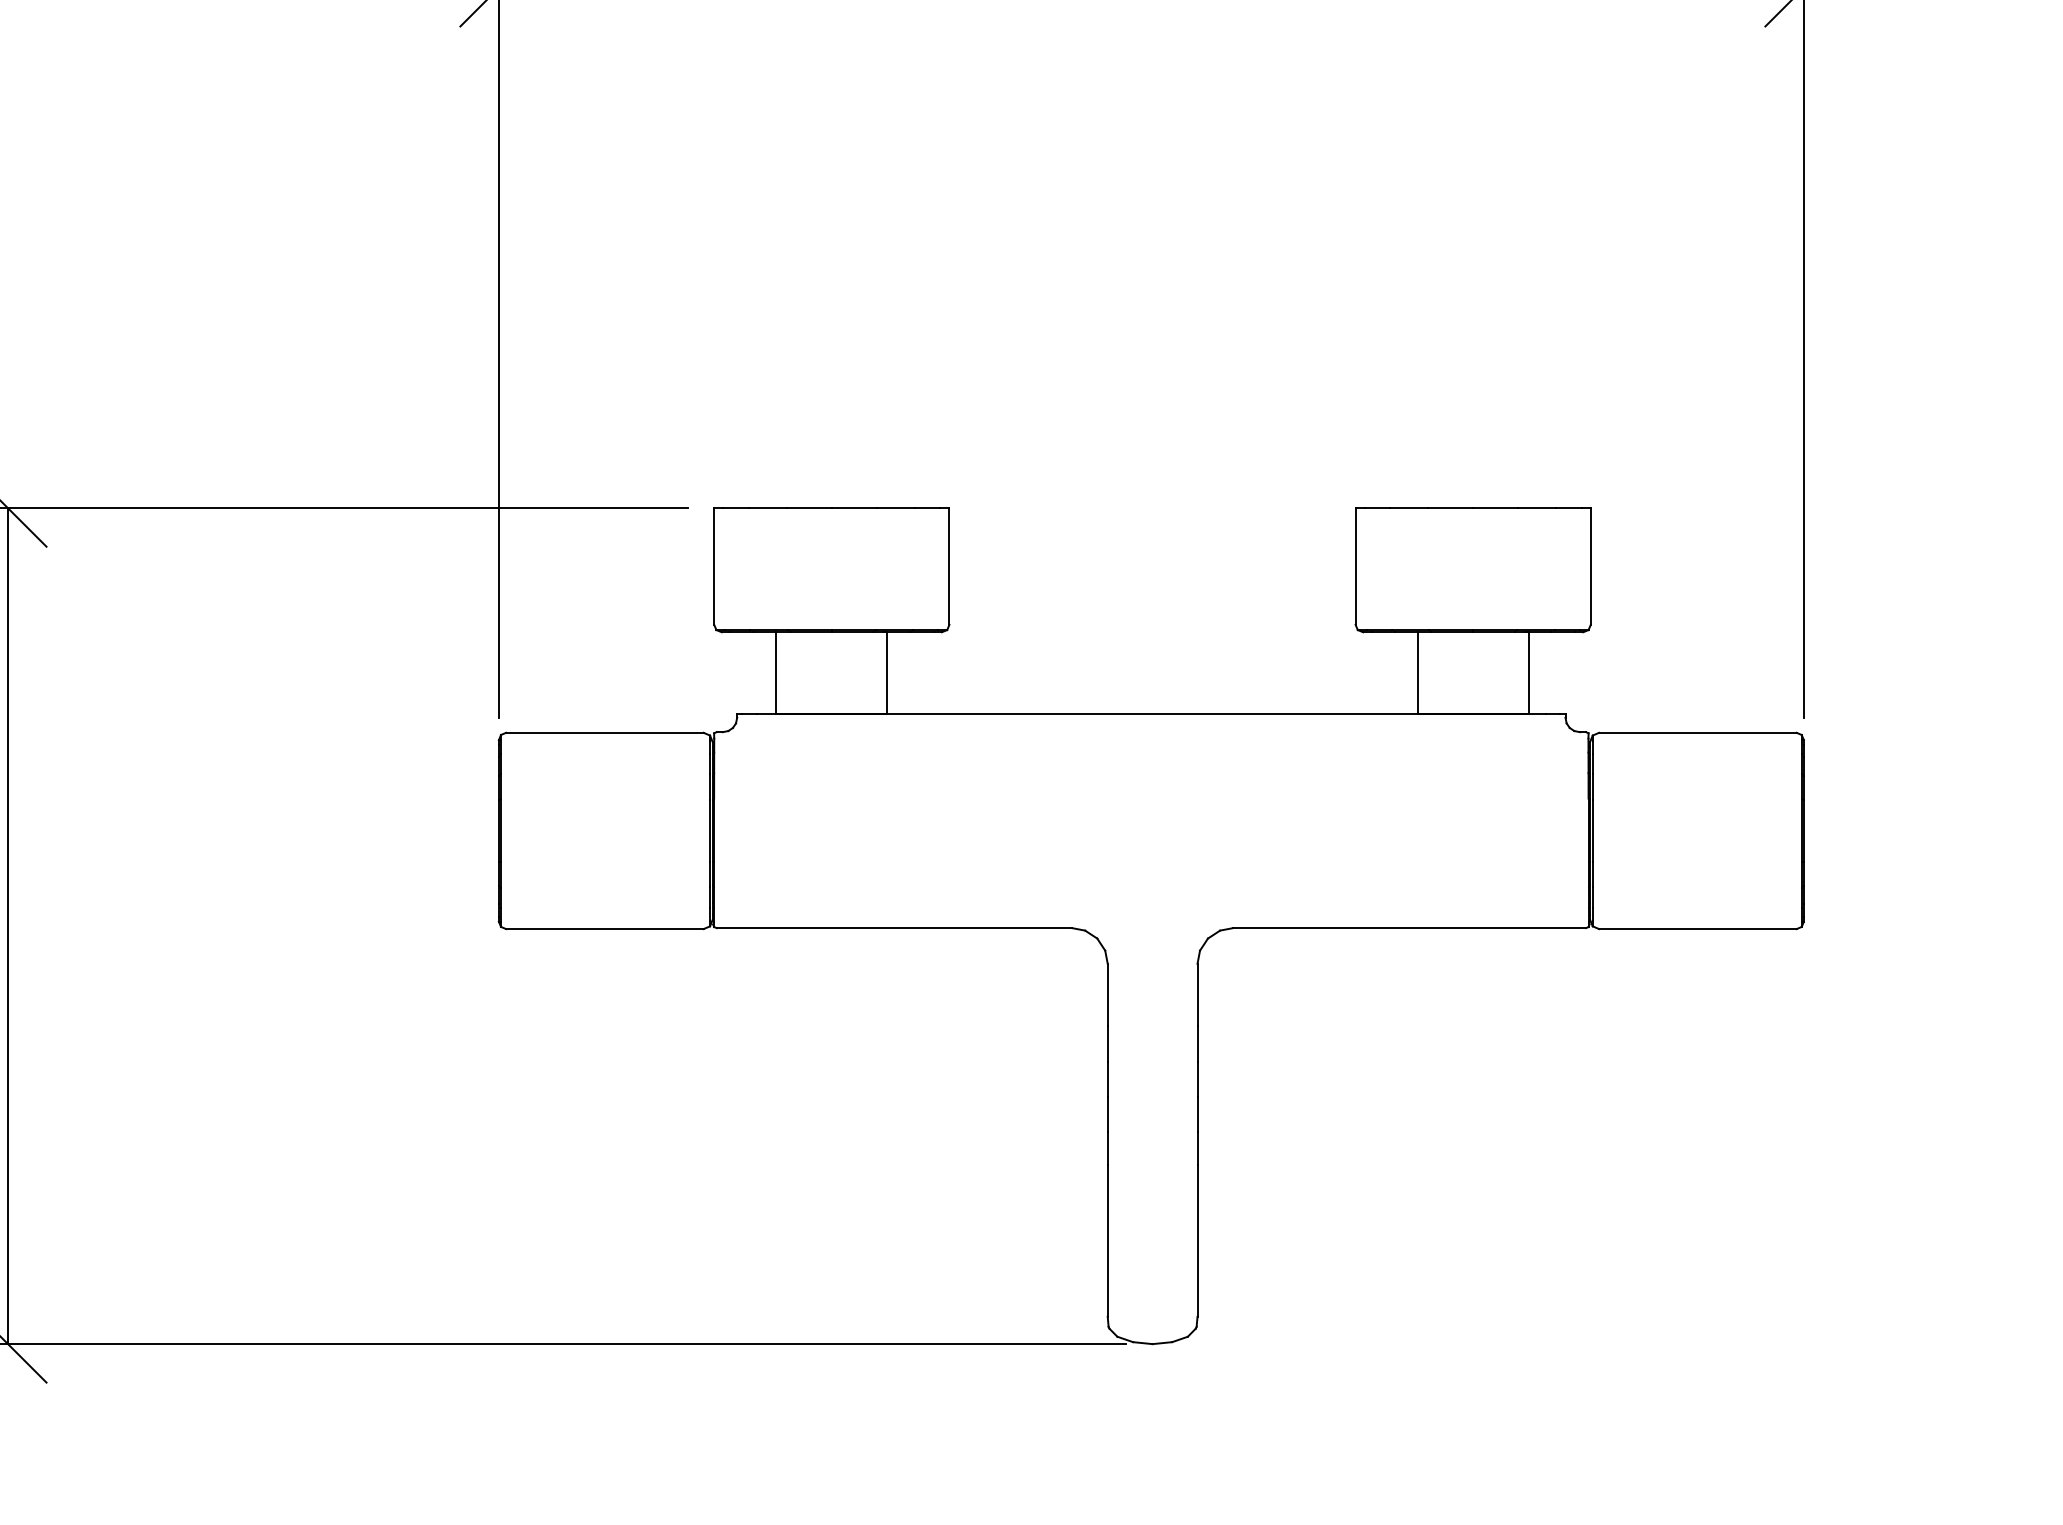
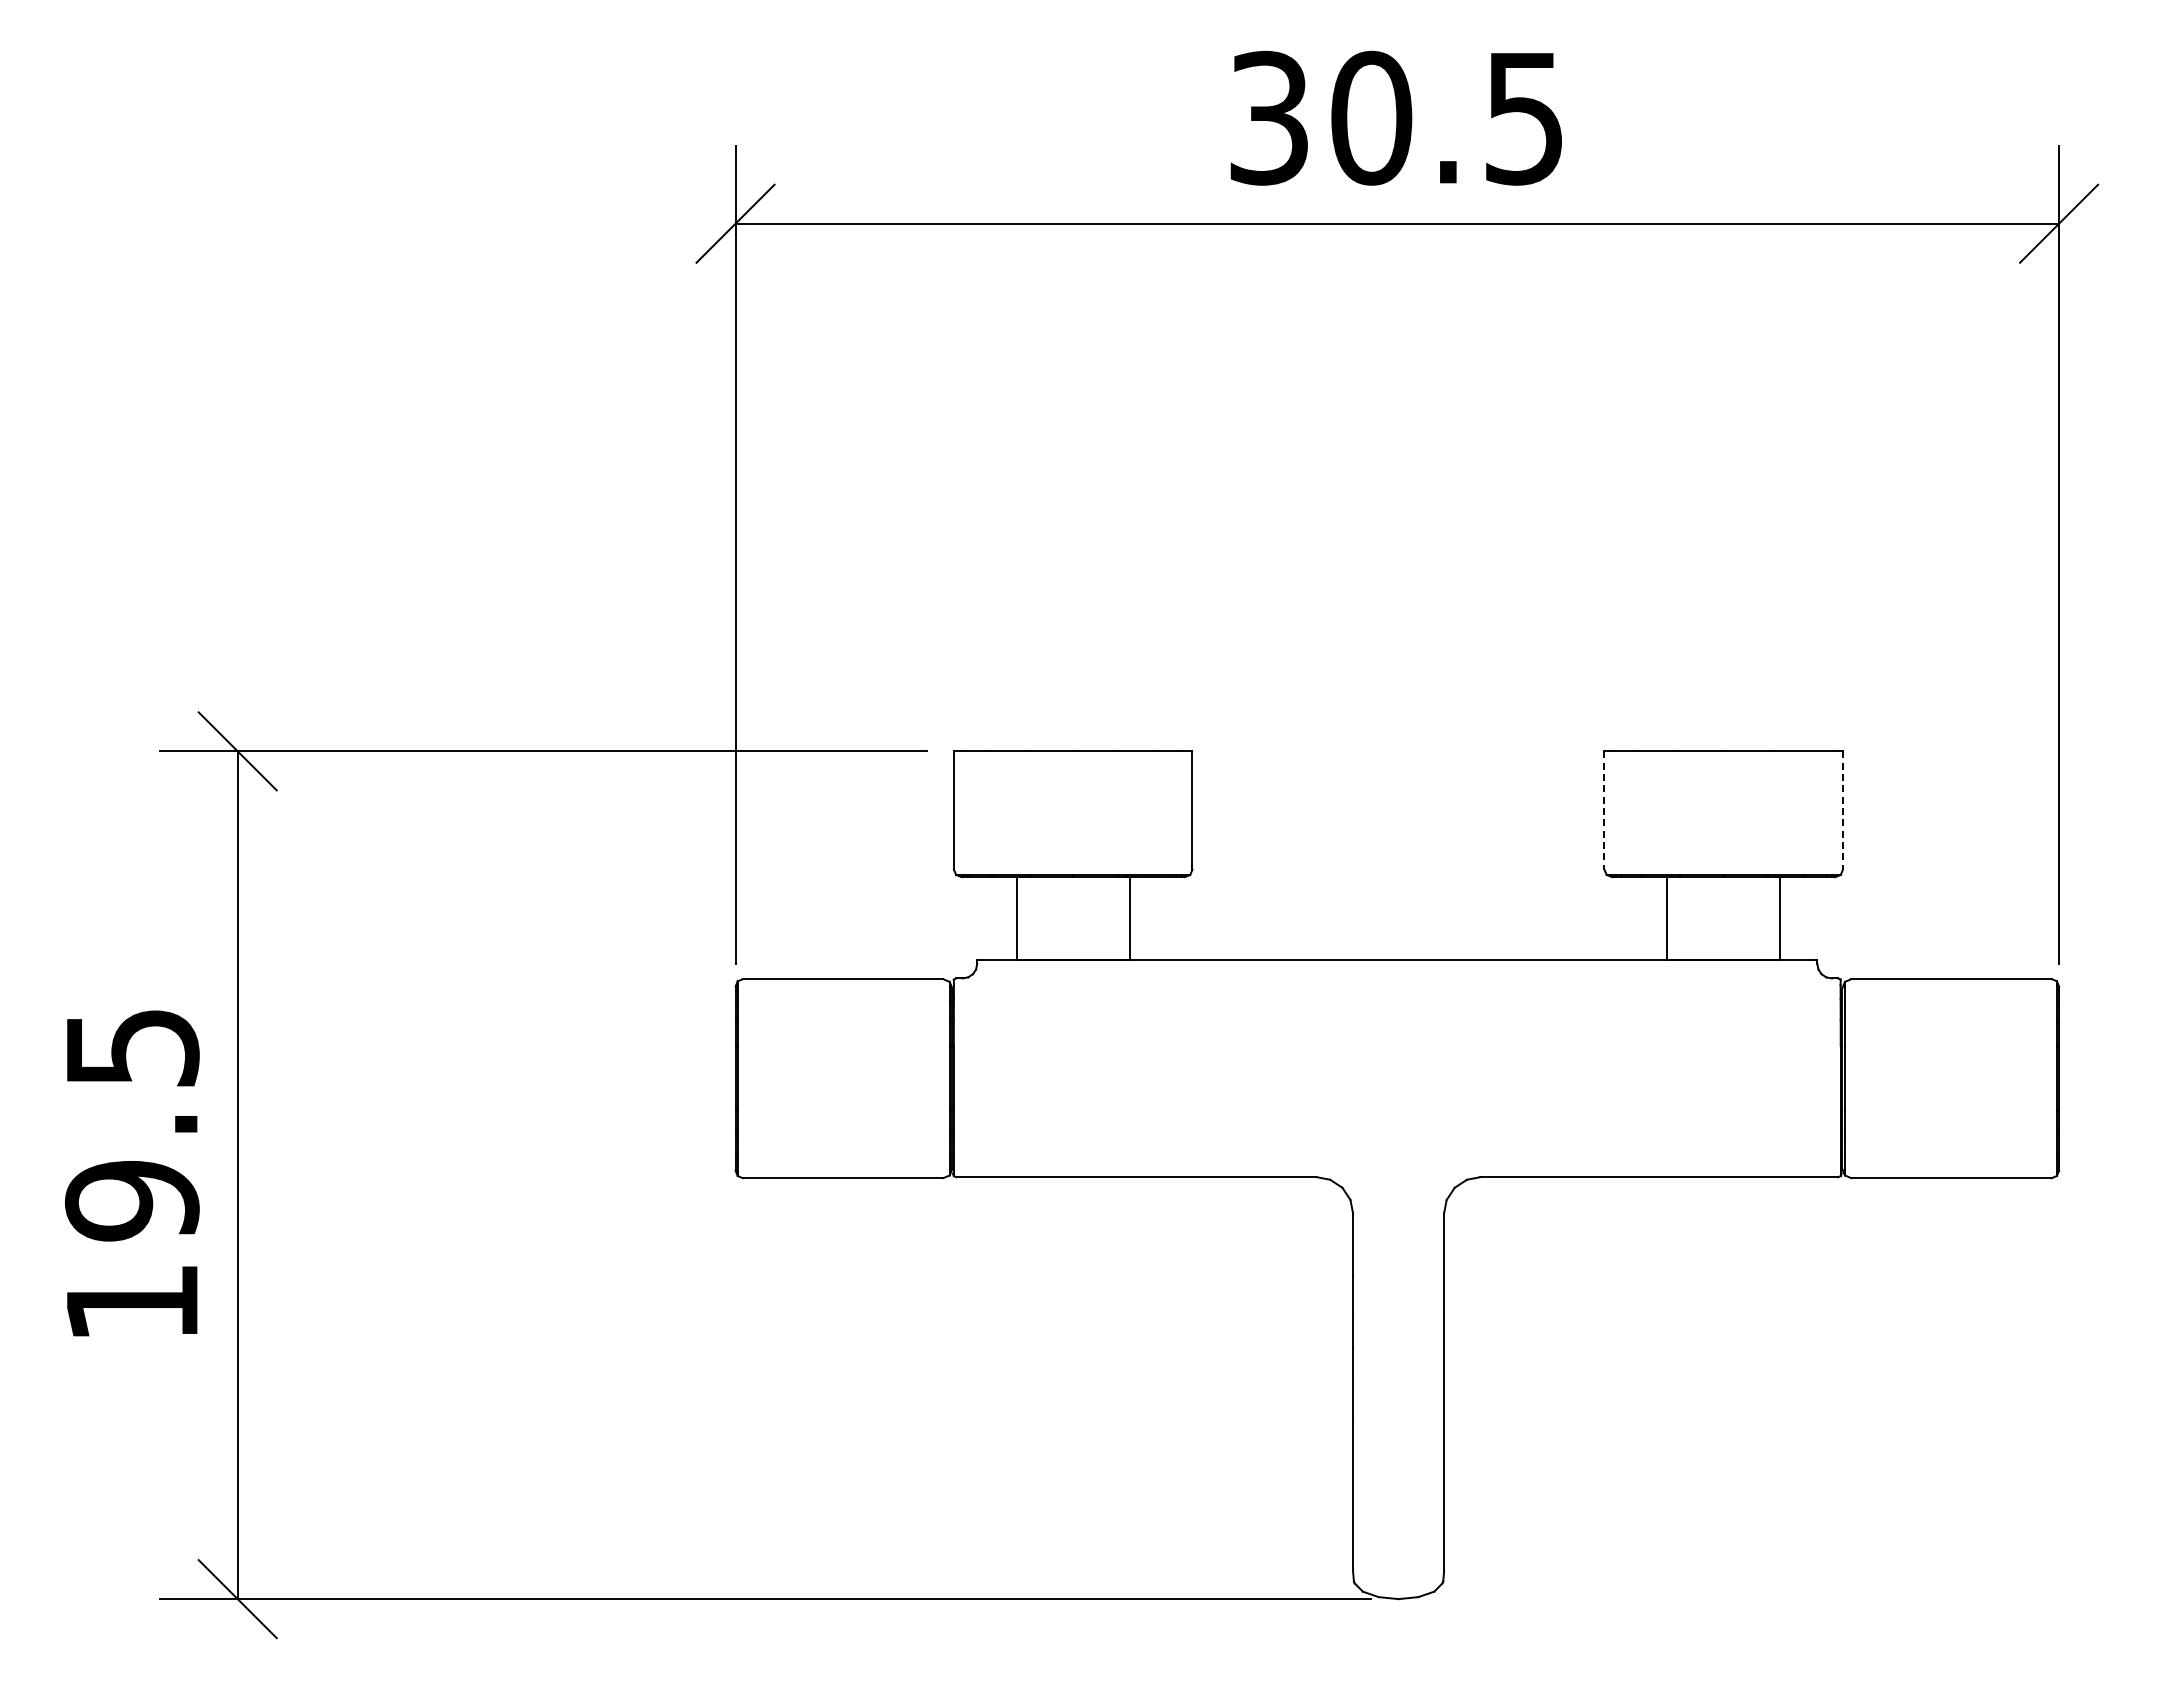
line: (1355, 567) -> (1604, 811), solid -> dashed
line: (1590, 567) -> (1842, 811), solid -> dashed

